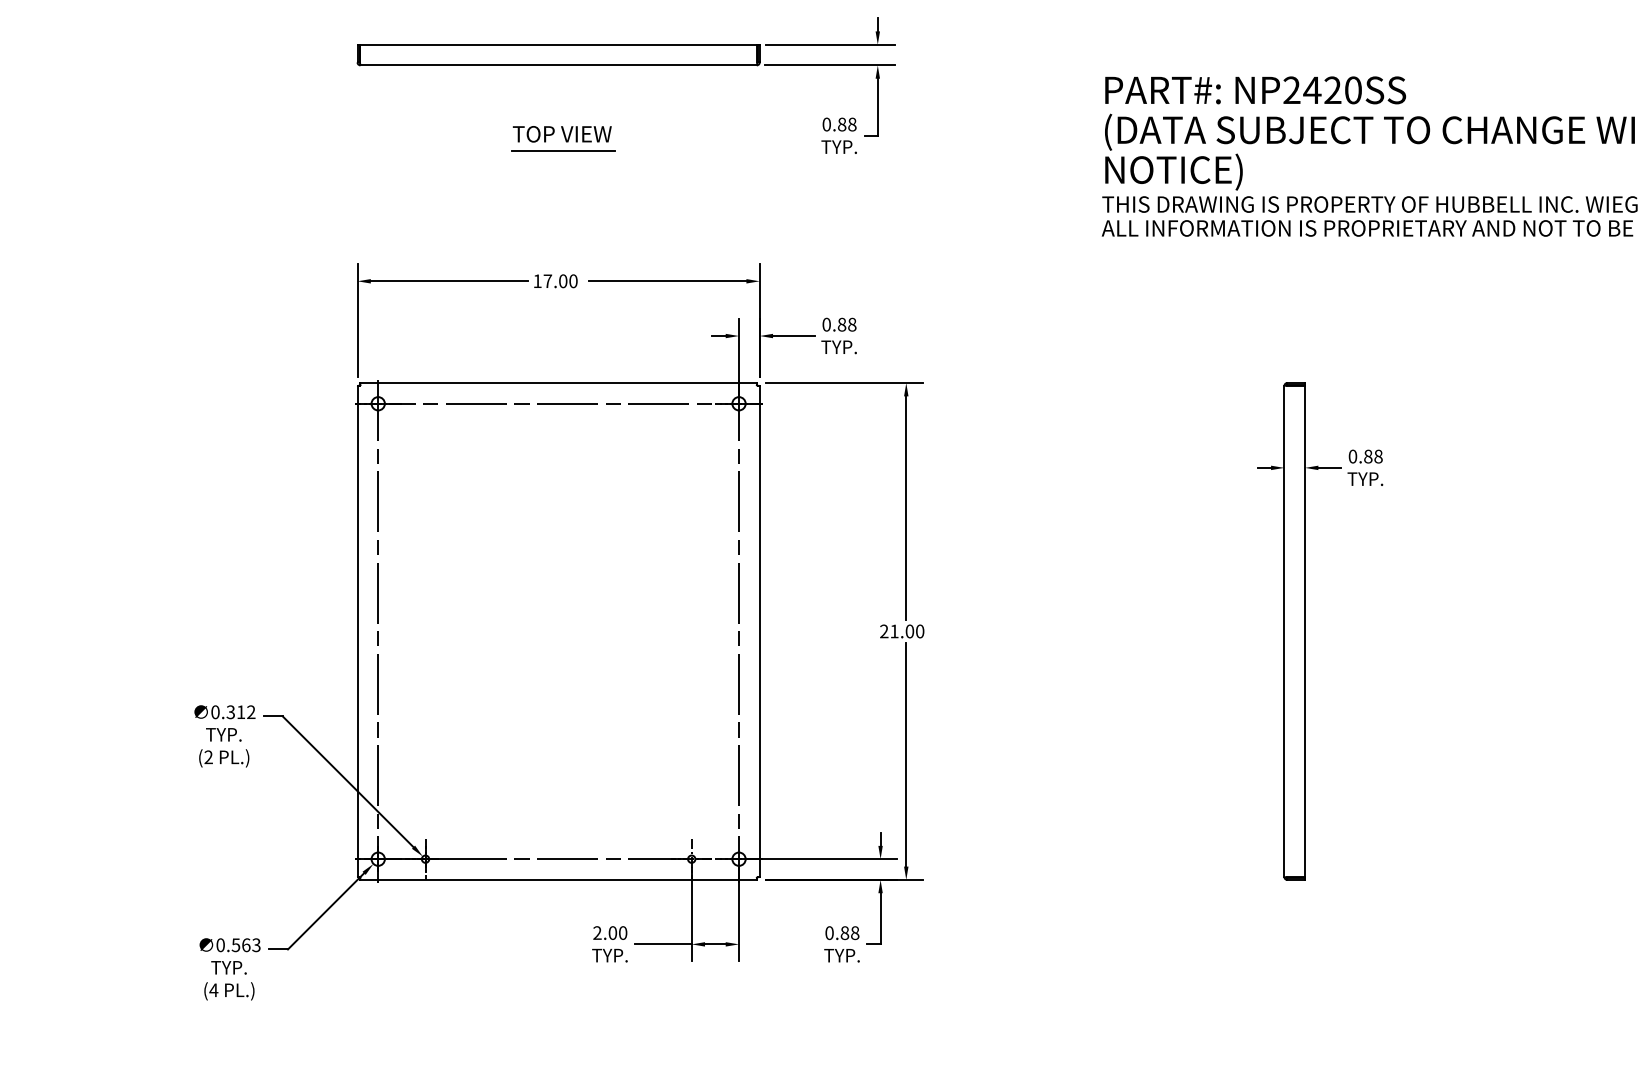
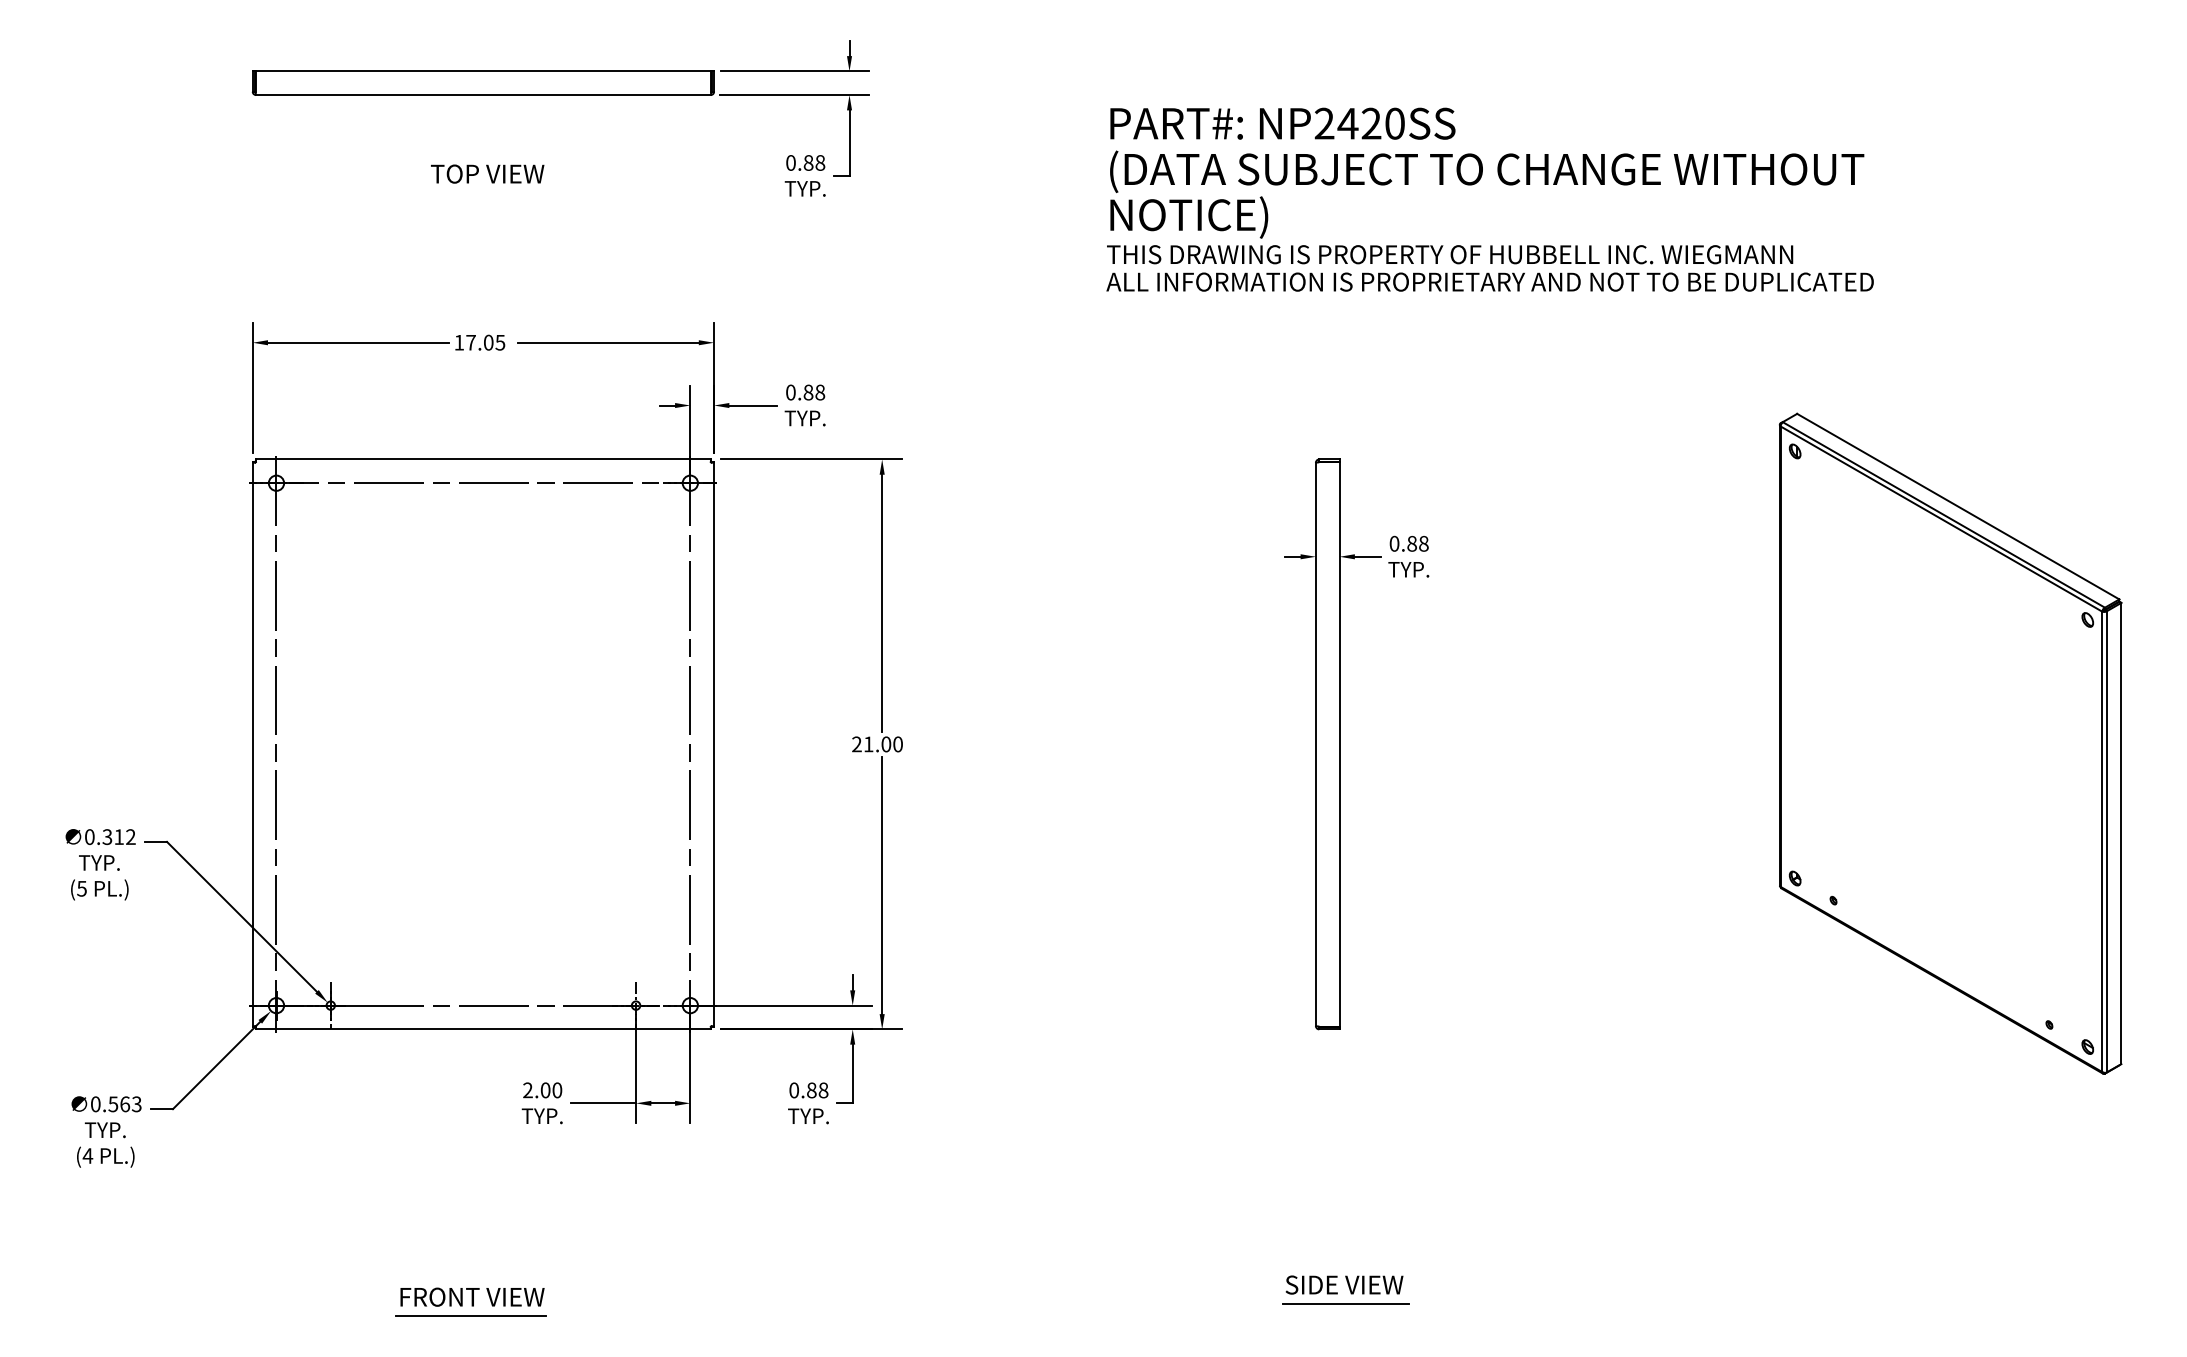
line: (563, 151) -> (488, 193), removed
text: (573, 281) -> (500, 342), 17.00 -> 17.05
text: (208, 757) -> (81, 888), (2 -> (5

